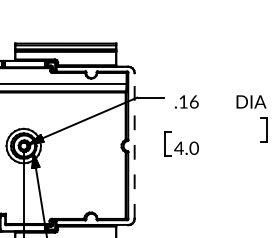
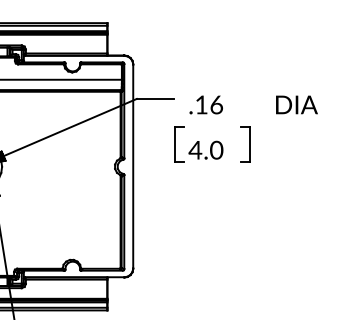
part: (263, 129) -> (245, 143), moved
part: (181, 143) -> (198, 143), moved
line: (134, 145) -> (133, 165), dashed -> solid

